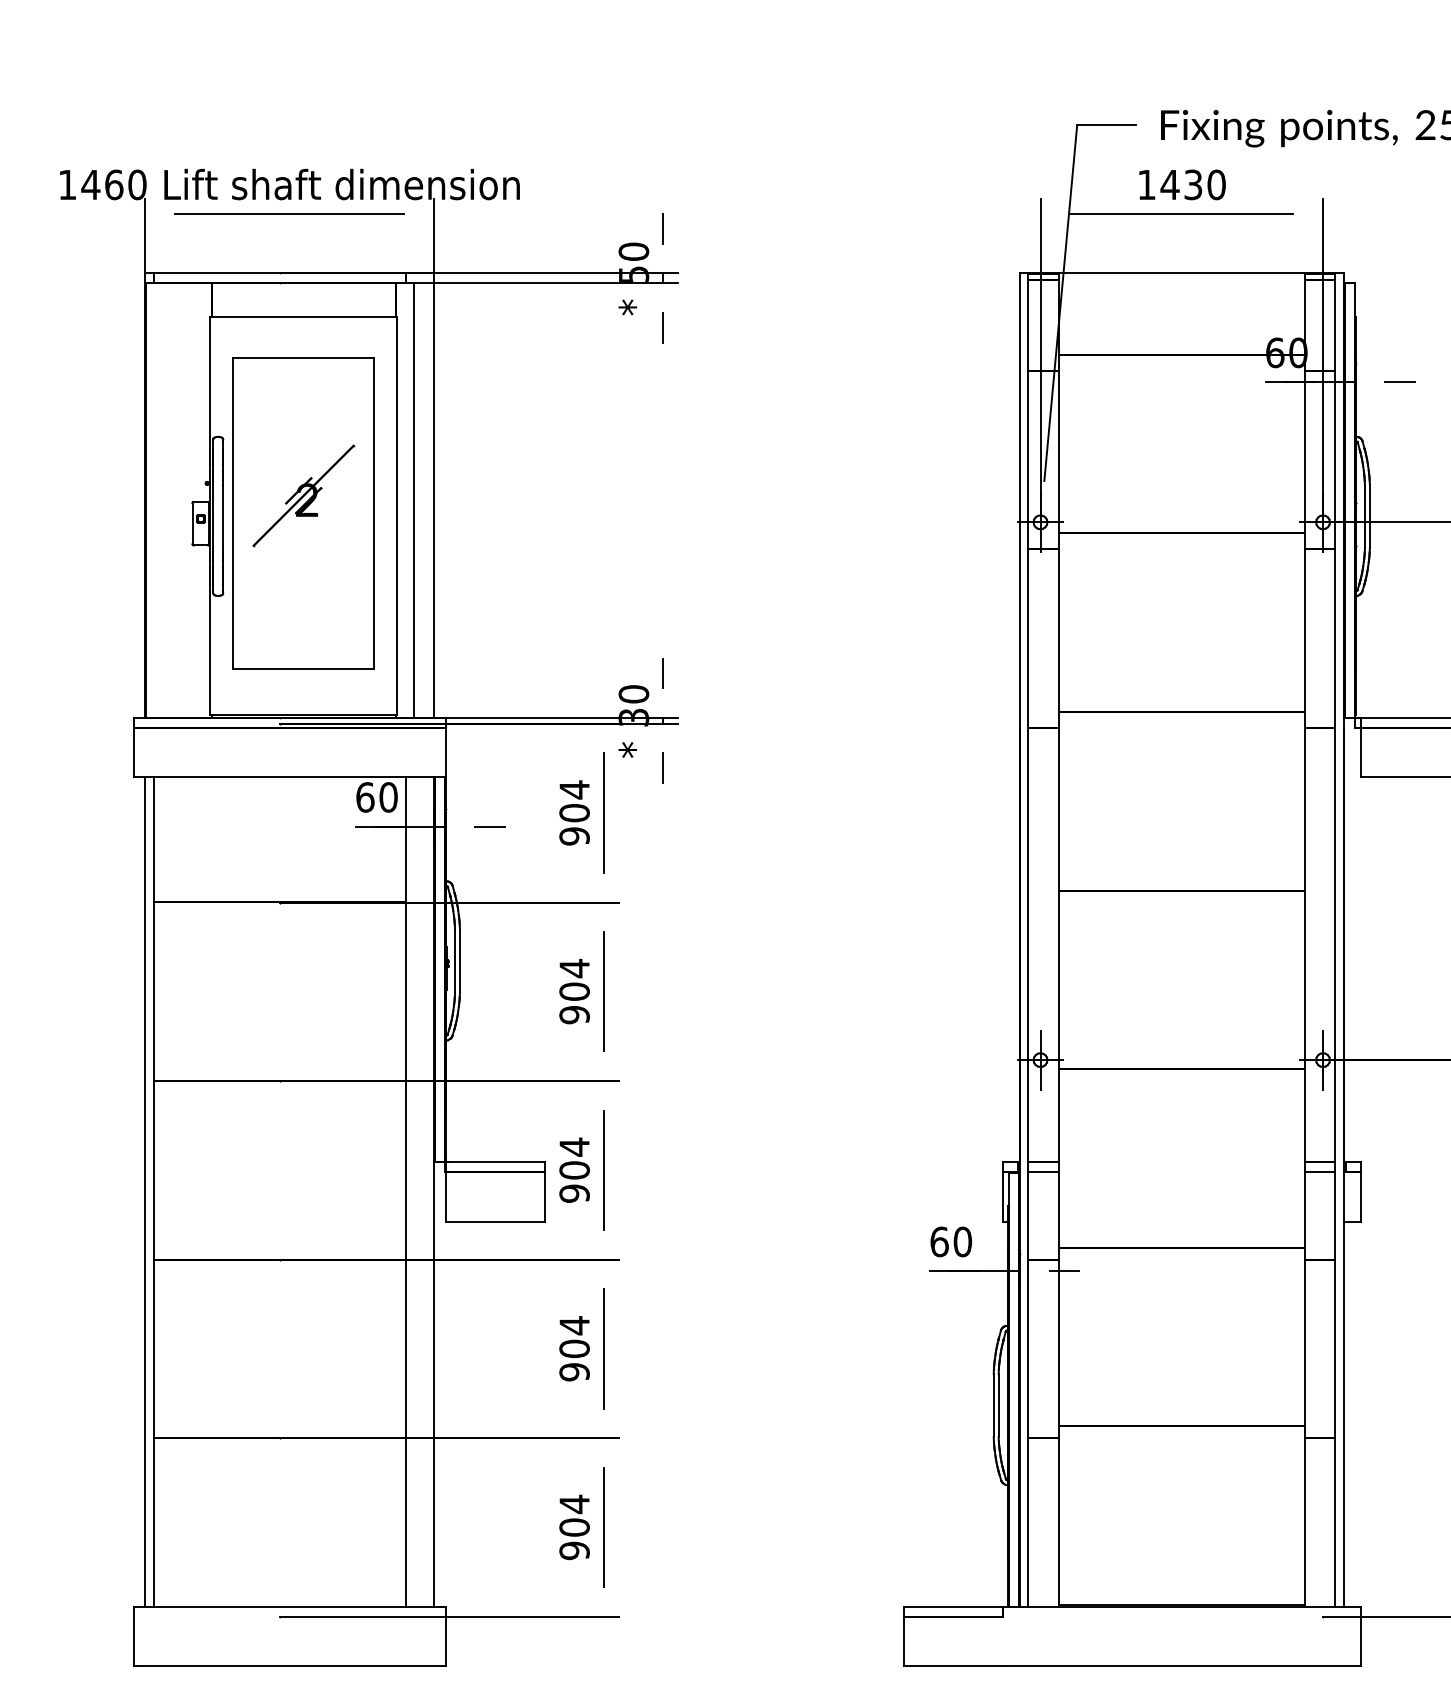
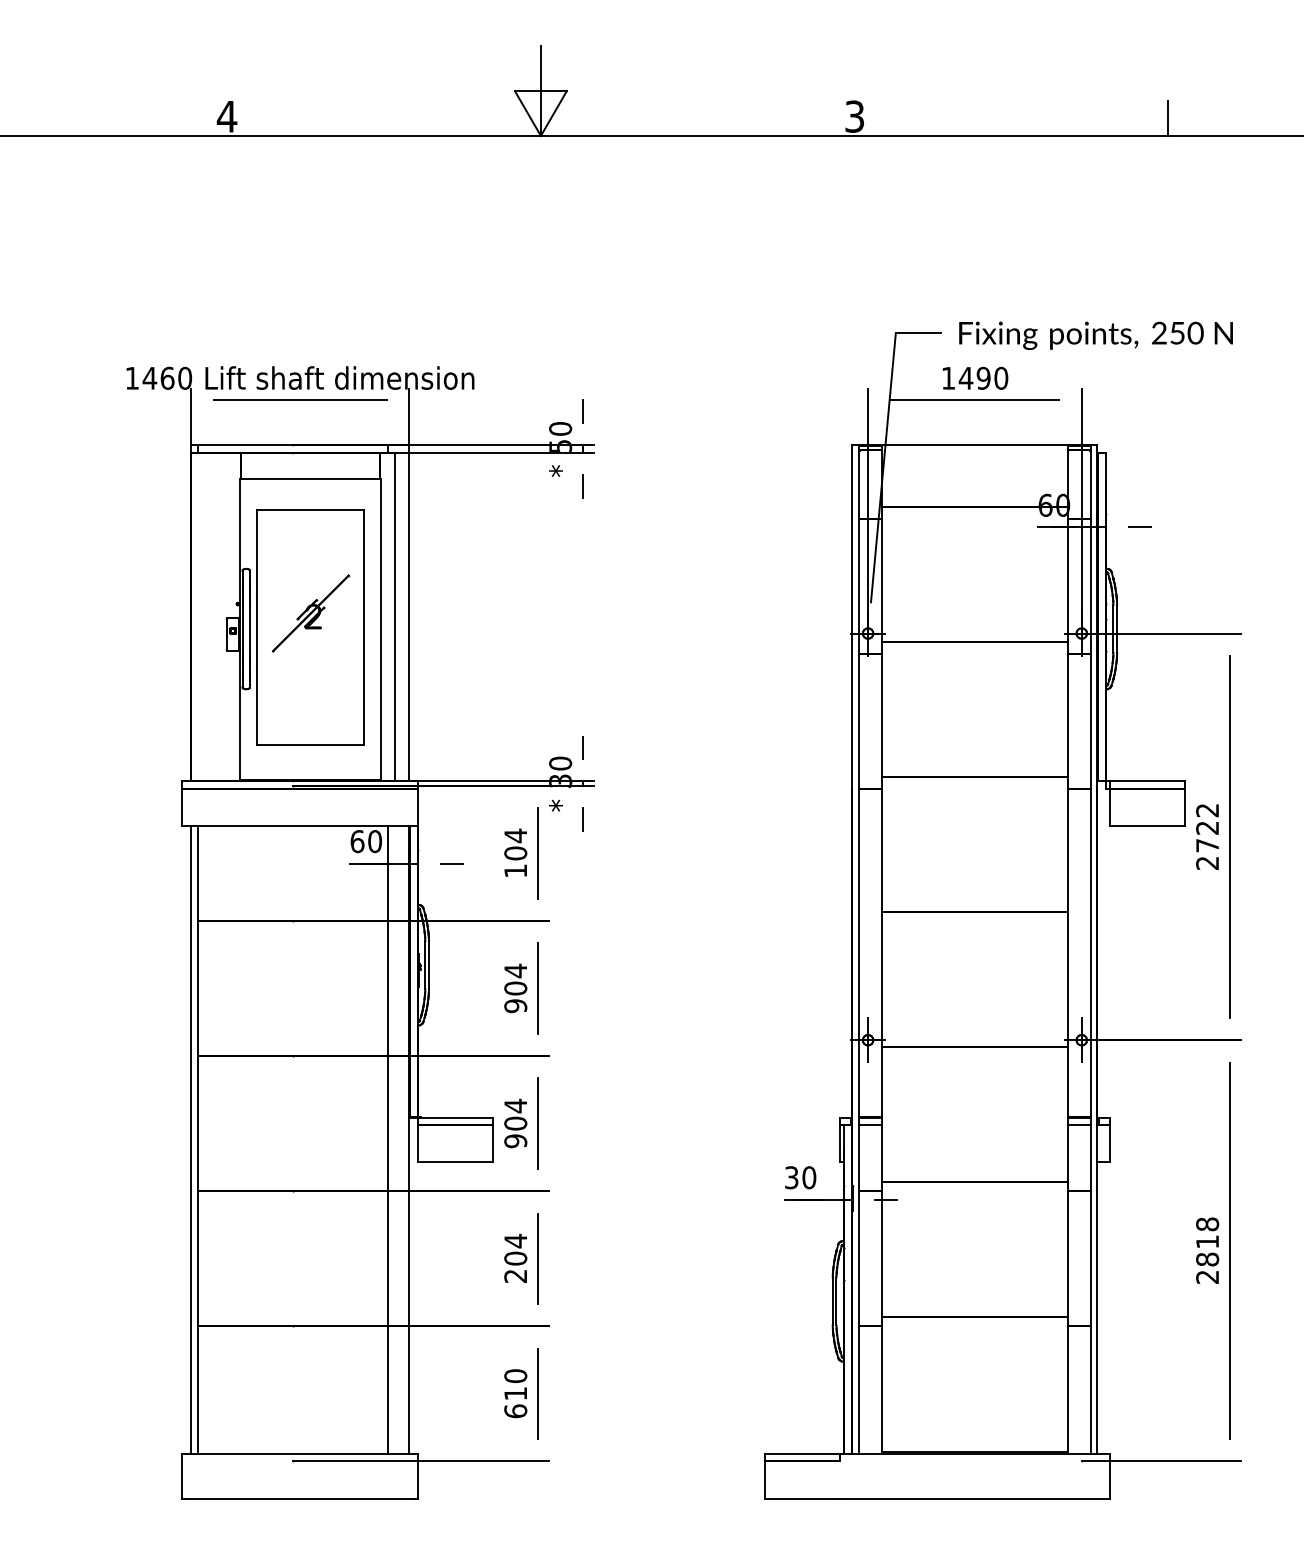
text: (1193, 183) -> (983, 377), 1430 -> 1490
text: (574, 835) -> (515, 870), 904 -> 104
text: (939, 1241) -> (791, 1177), 60 -> 30
text: (574, 1372) -> (515, 1276), 904 -> 204
text: (574, 1527) -> (515, 1393), 904 -> 610

